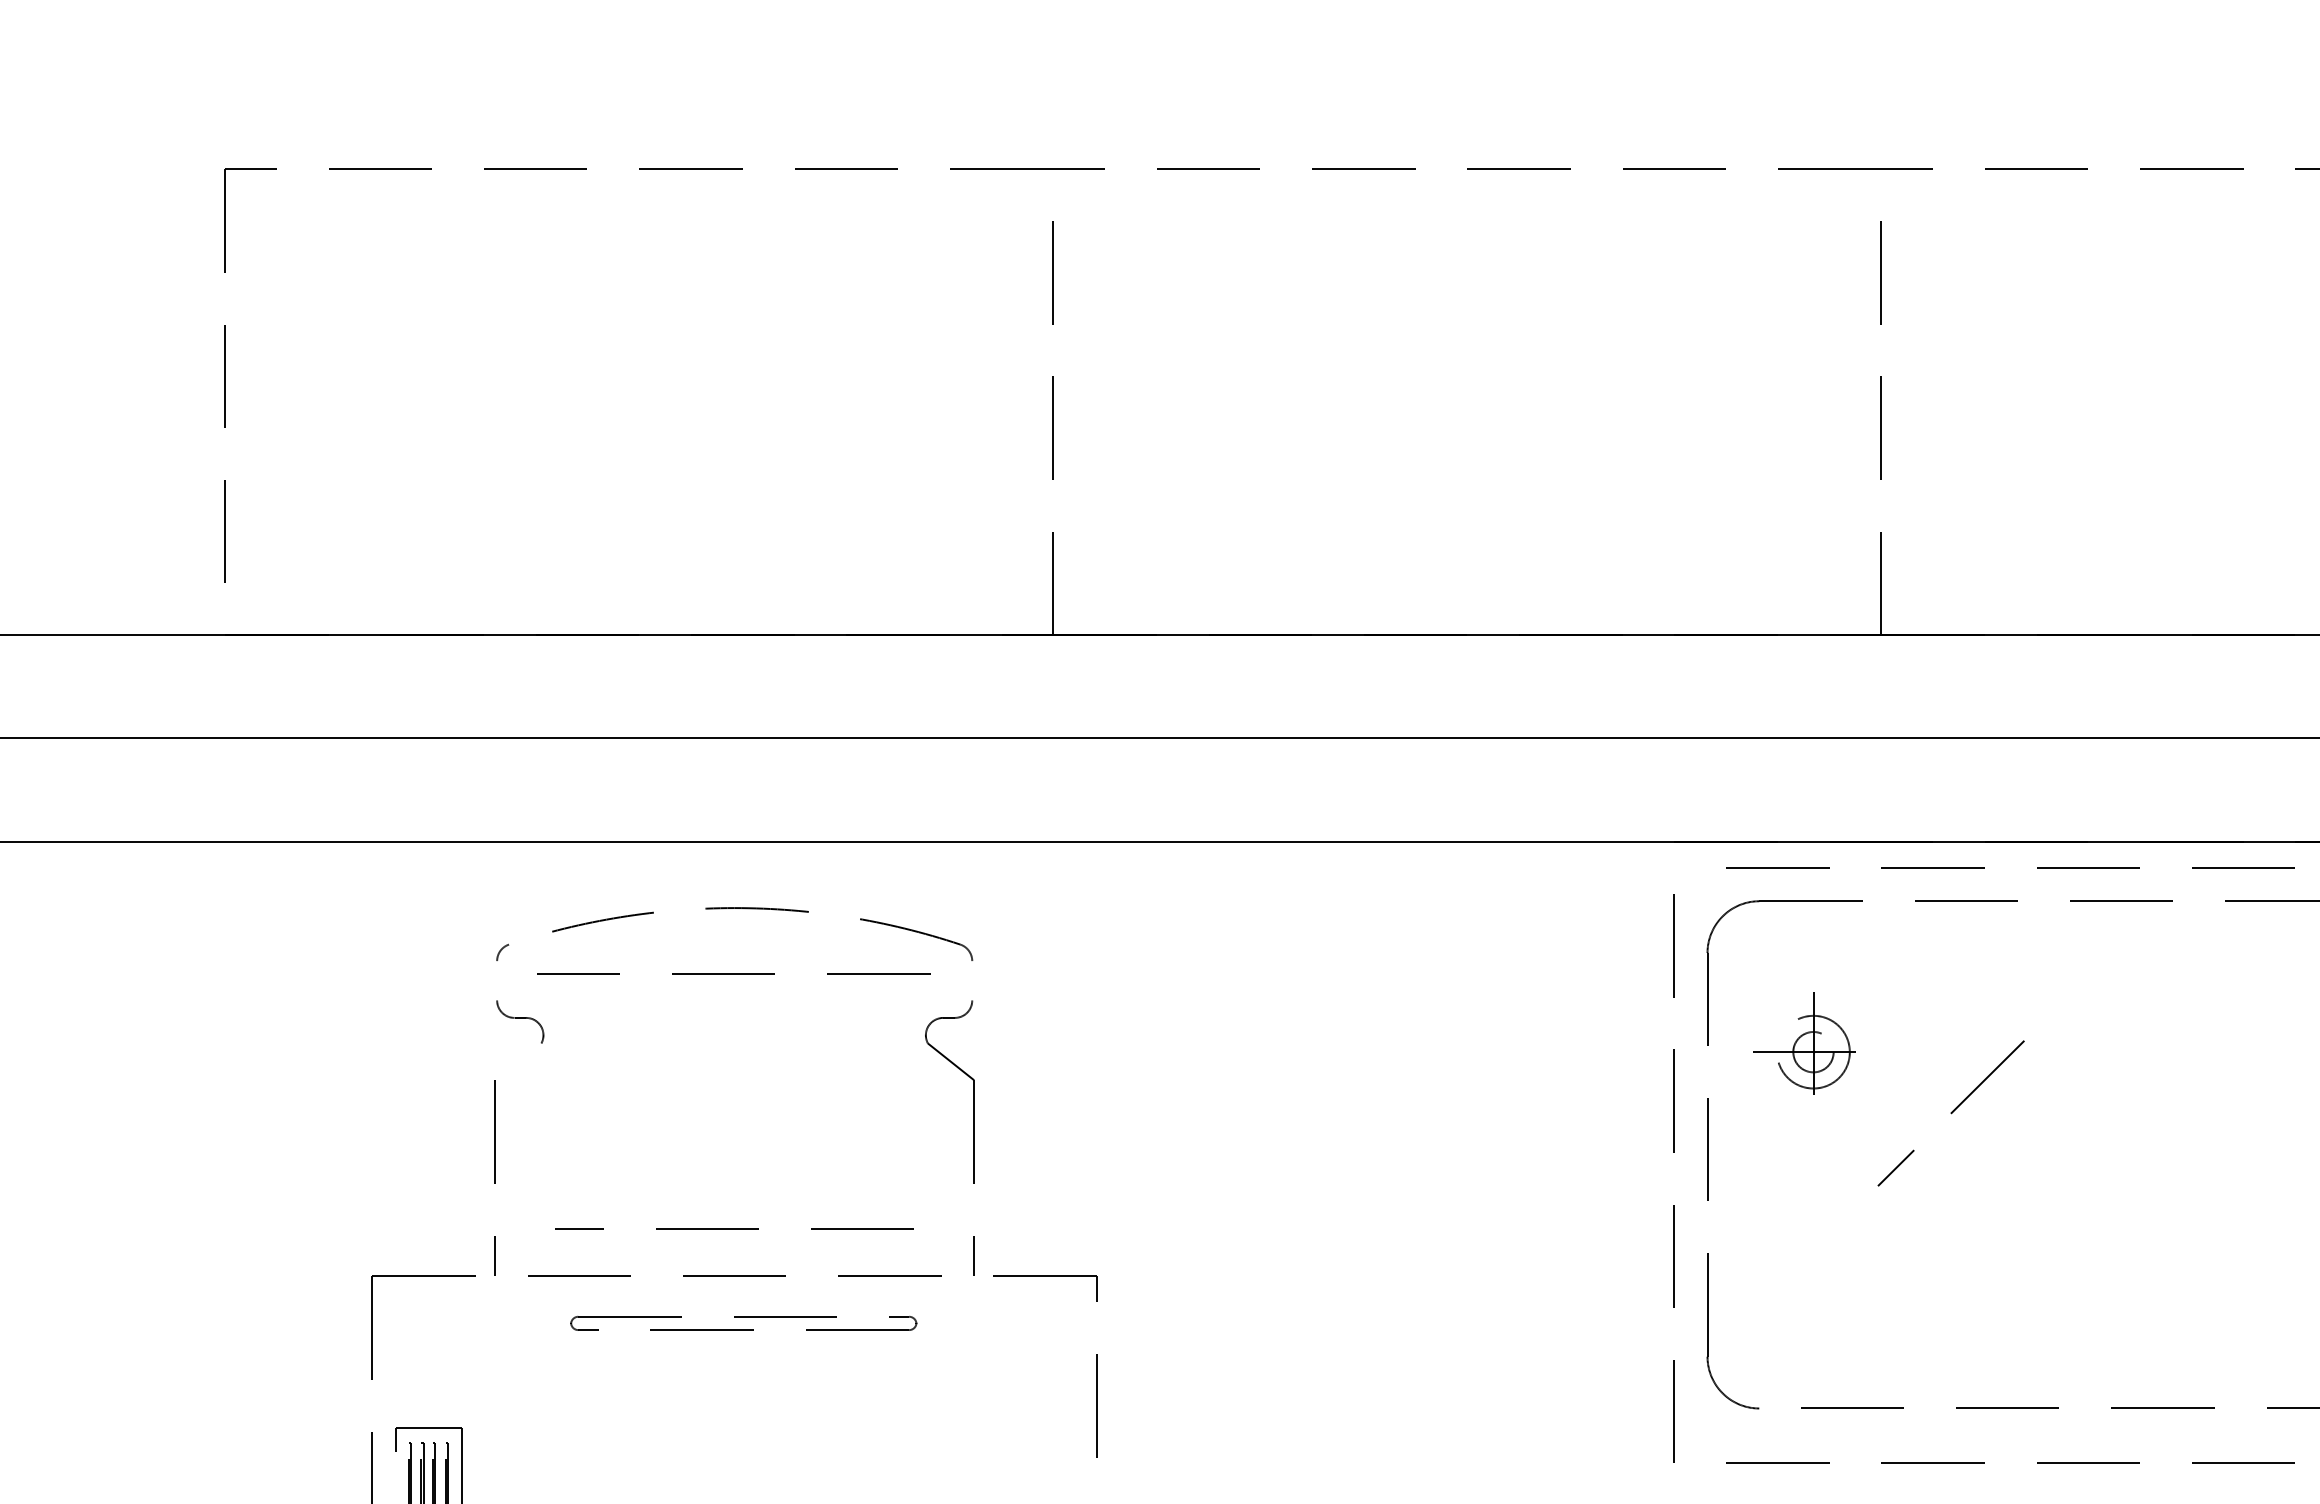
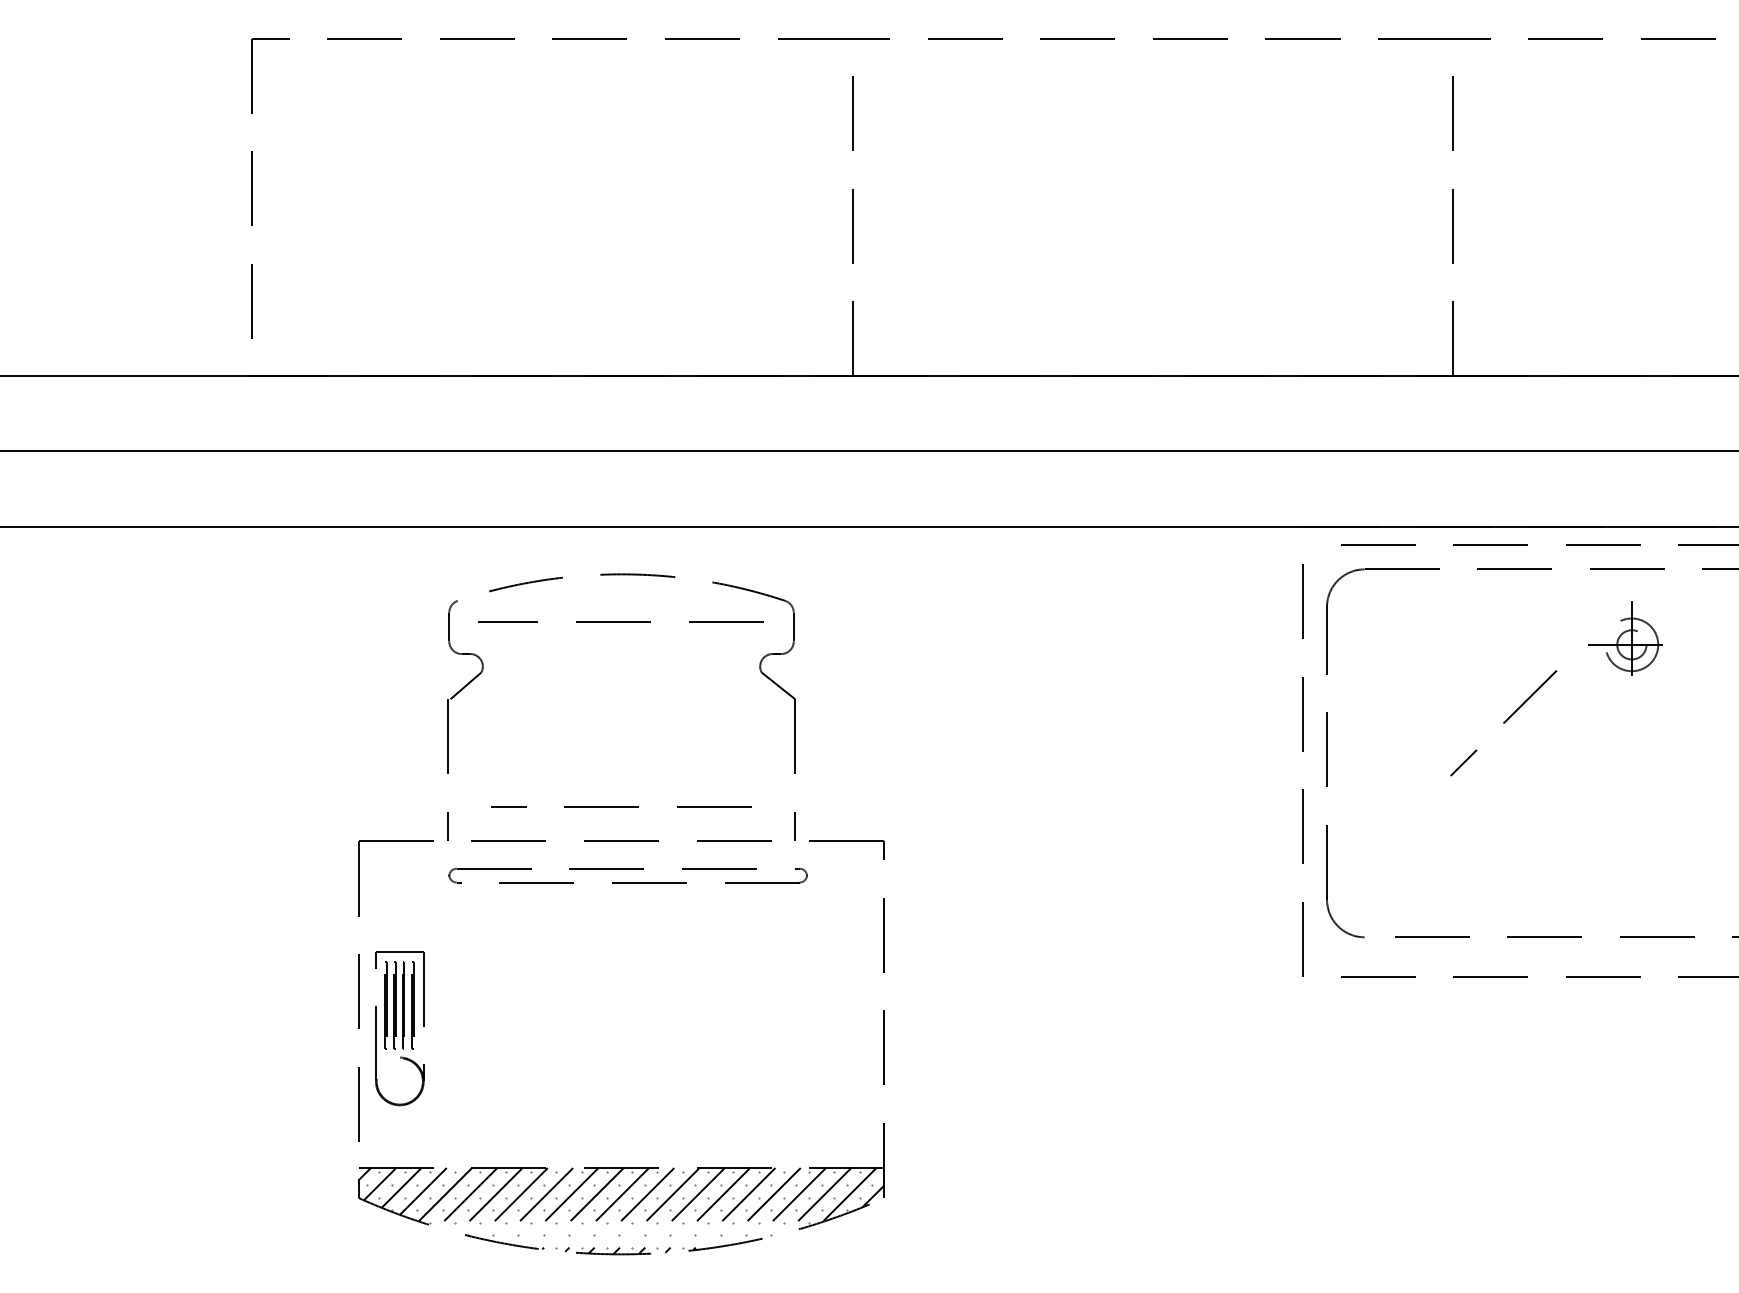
line: (497, 979) -> (449, 626), added
line: (971, 979) -> (793, 626), added
part: (1804, 1043) -> (1625, 638), moved
line: (519, 1061) -> (465, 685), added
part: (742, 1323) -> (627, 875), size x1.43

